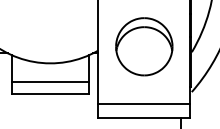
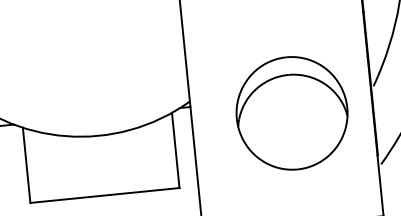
part: (144, 46) -> (292, 112), moved
line: (50, 81) -> (102, 171), removed
line: (144, 104) -> (290, 197), removed

